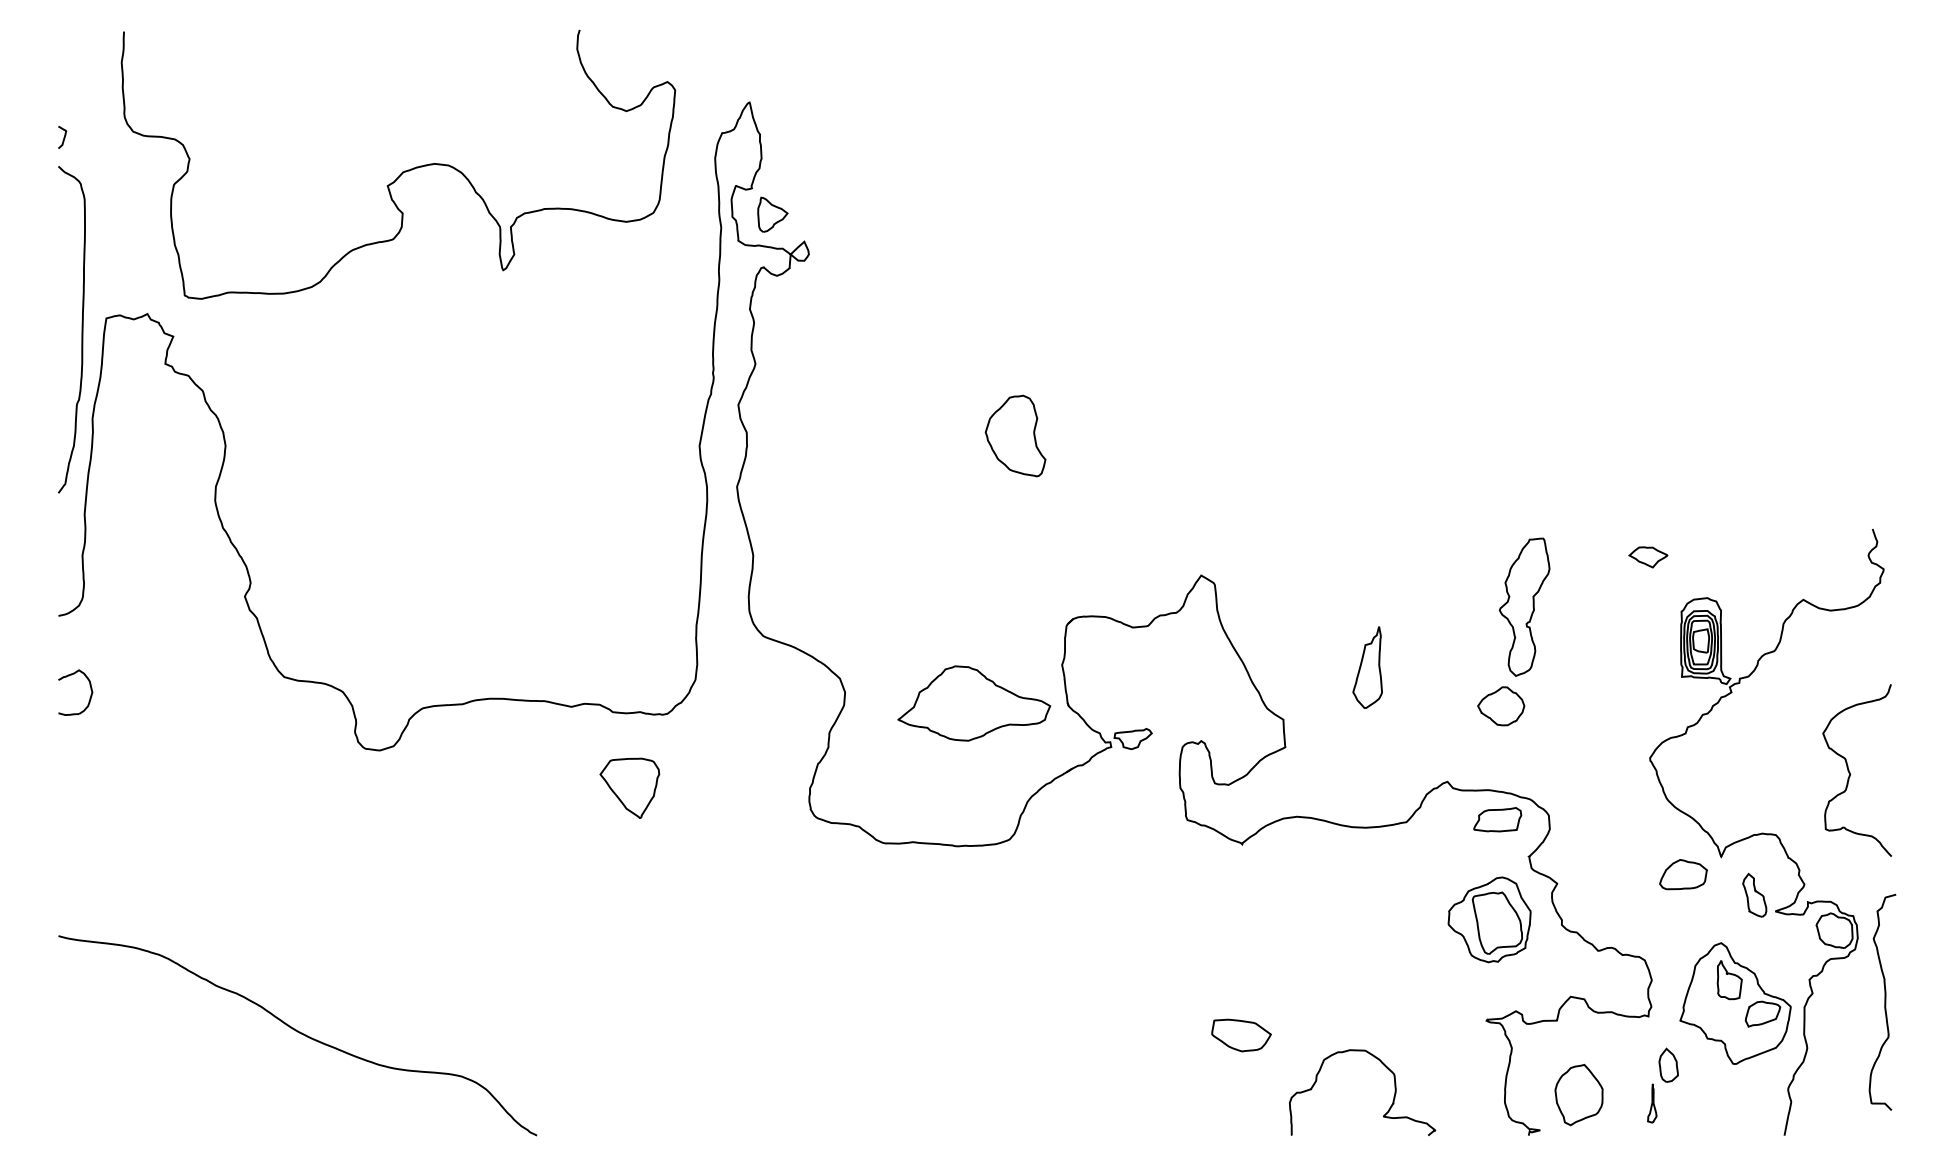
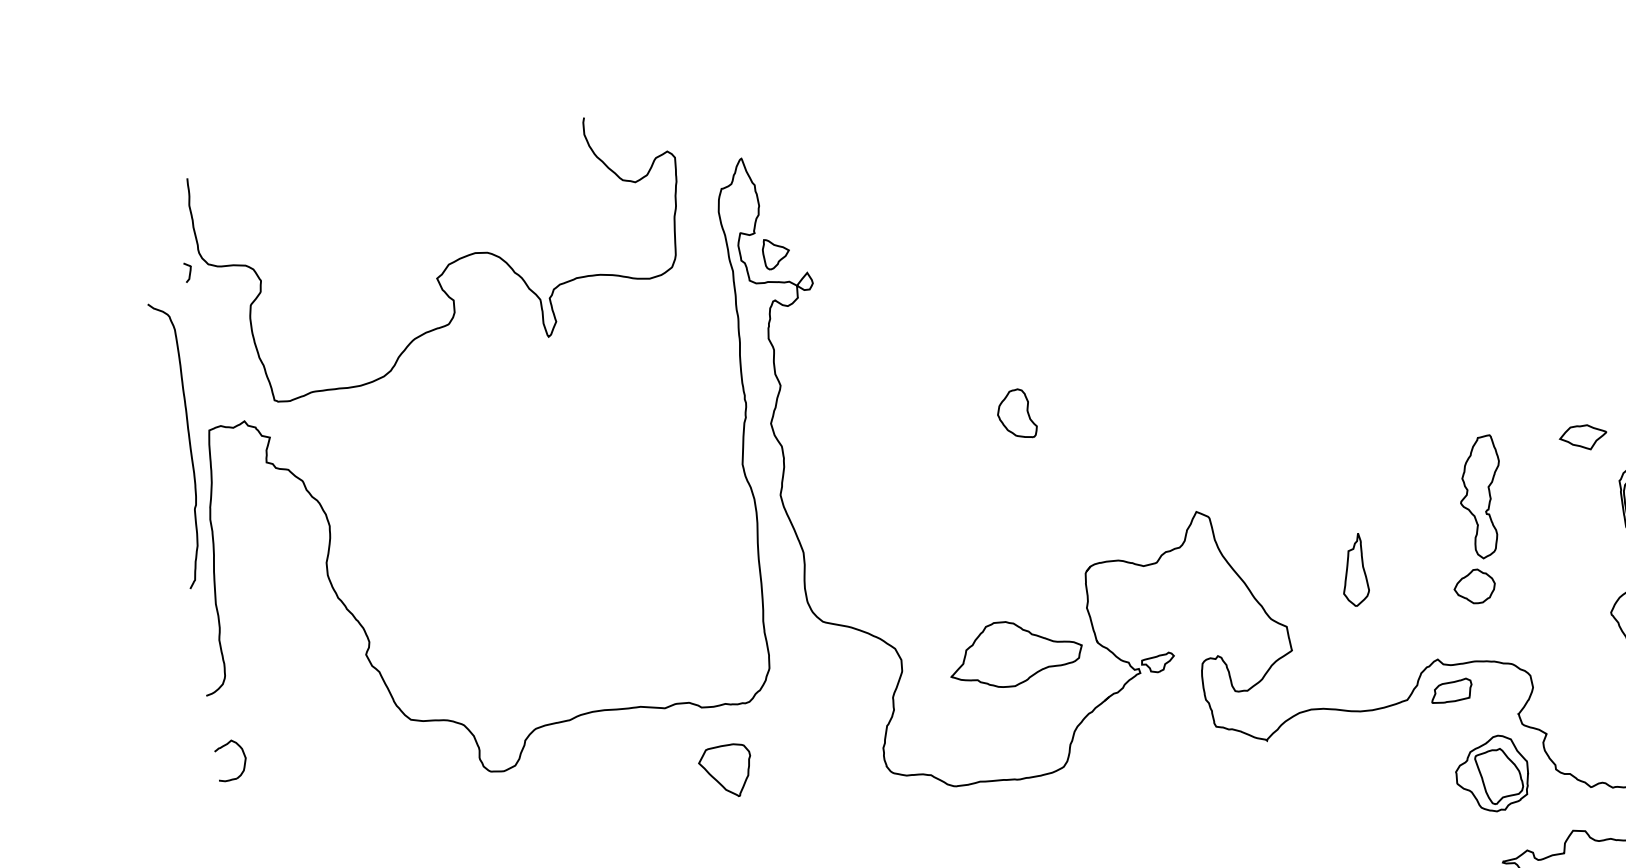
curve: (63, 137) -> (189, 272), moved
part: (1015, 435) -> (1016, 414), size x0.7
part: (1648, 557) -> (1583, 437), size x1.4
part: (1497, 819) -> (1451, 691), moved

